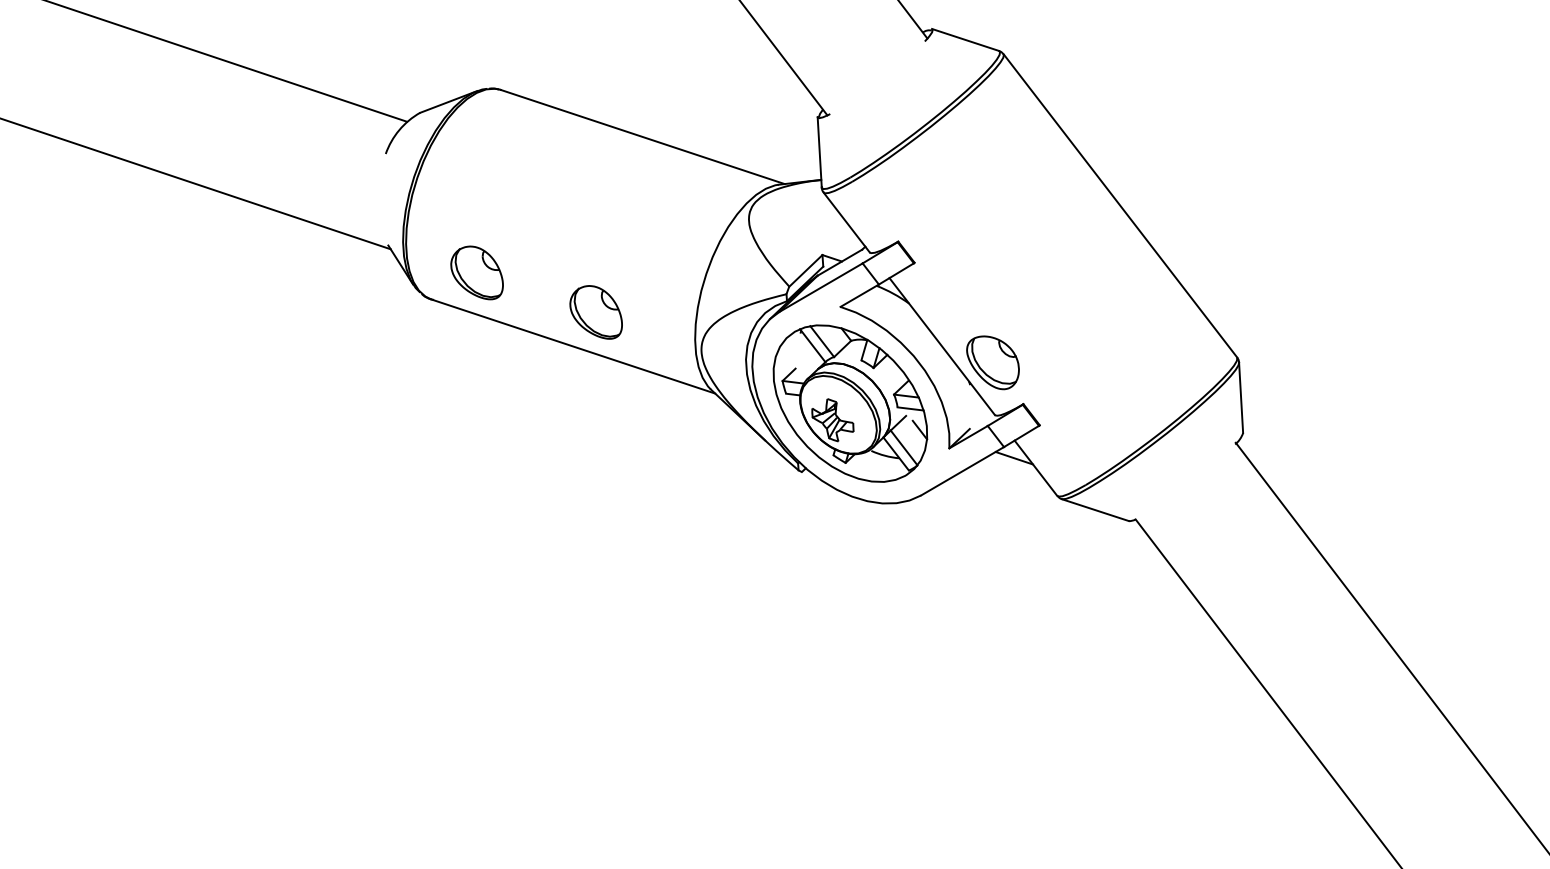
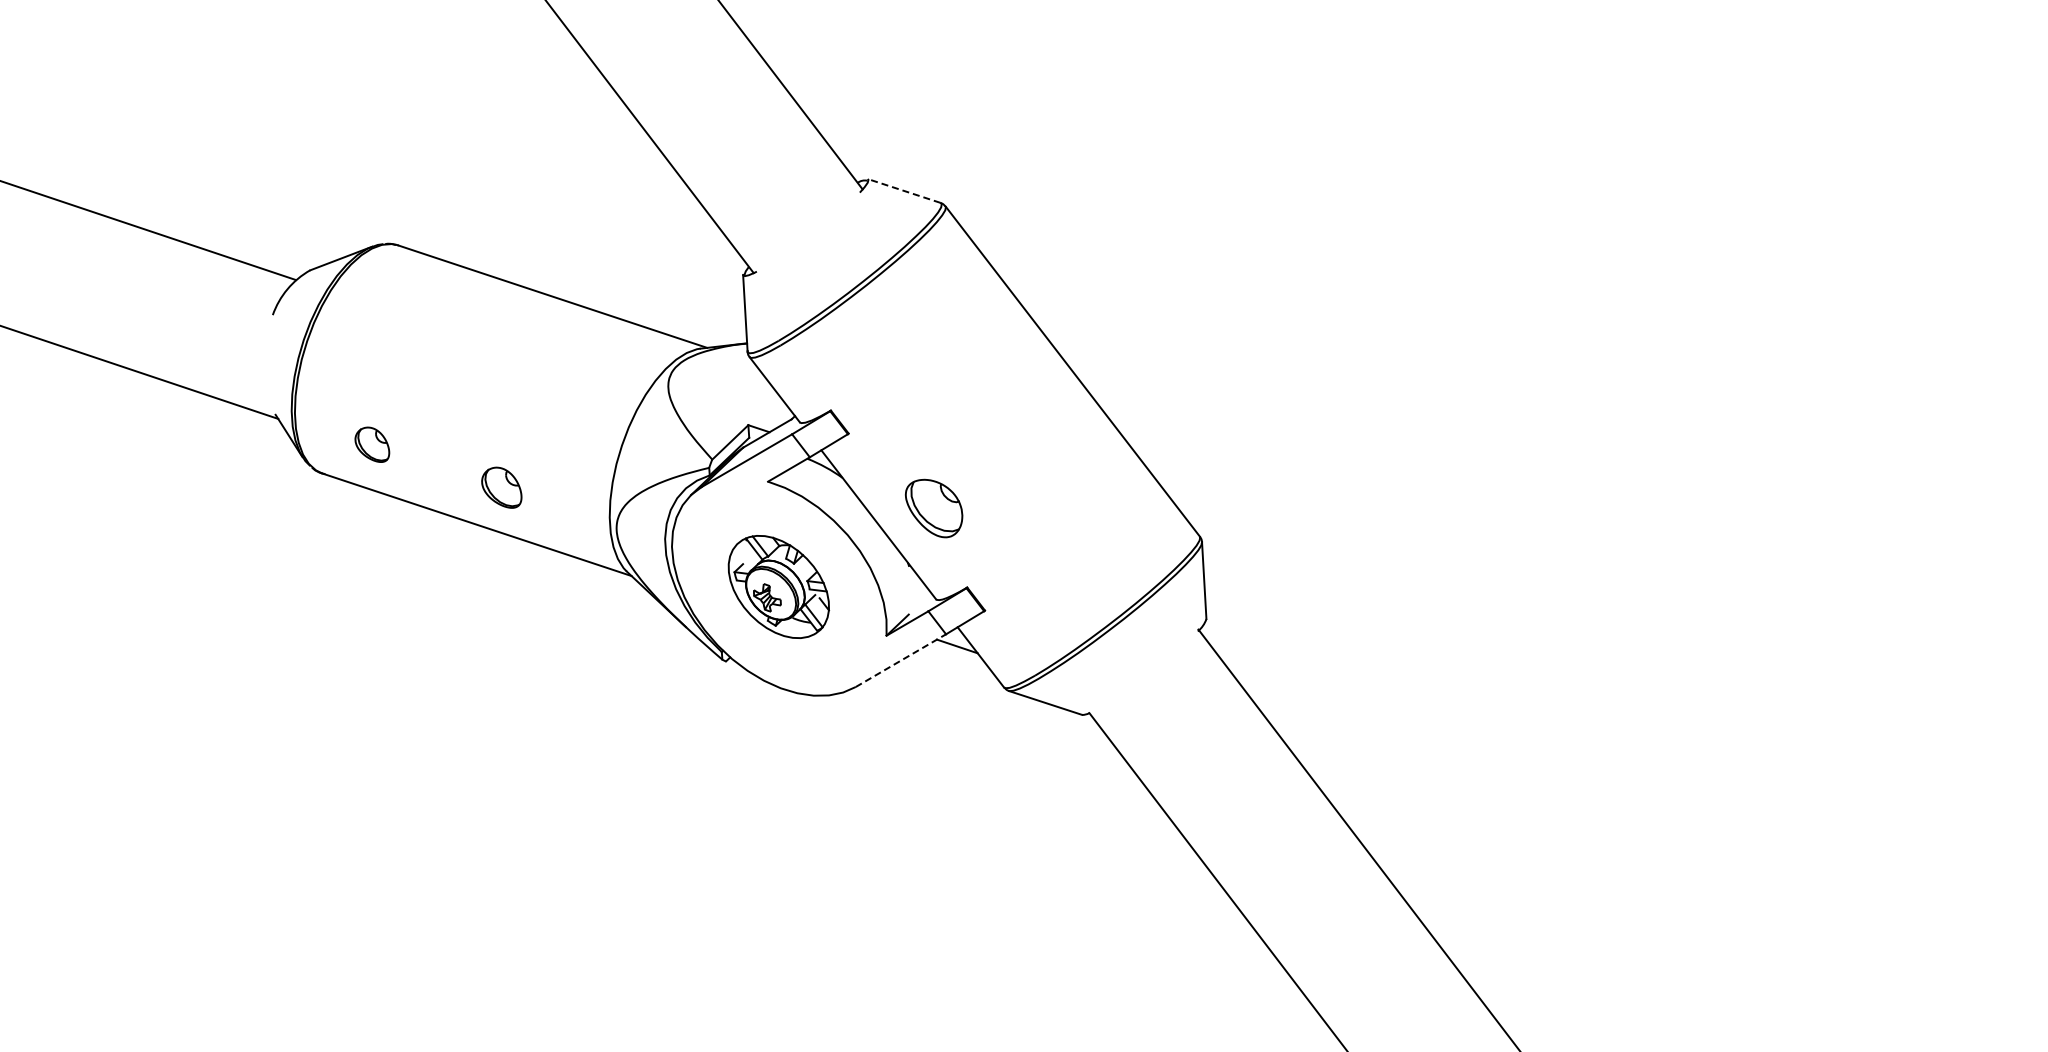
line: (964, 39) -> (903, 190), solid -> dashed
part: (477, 272) -> (372, 444), size x0.6
part: (595, 312) -> (501, 487), size x0.7
part: (993, 362) -> (934, 508), moved
part: (850, 403) -> (778, 586), size x0.6
line: (963, 471) -> (901, 660), solid -> dashed

